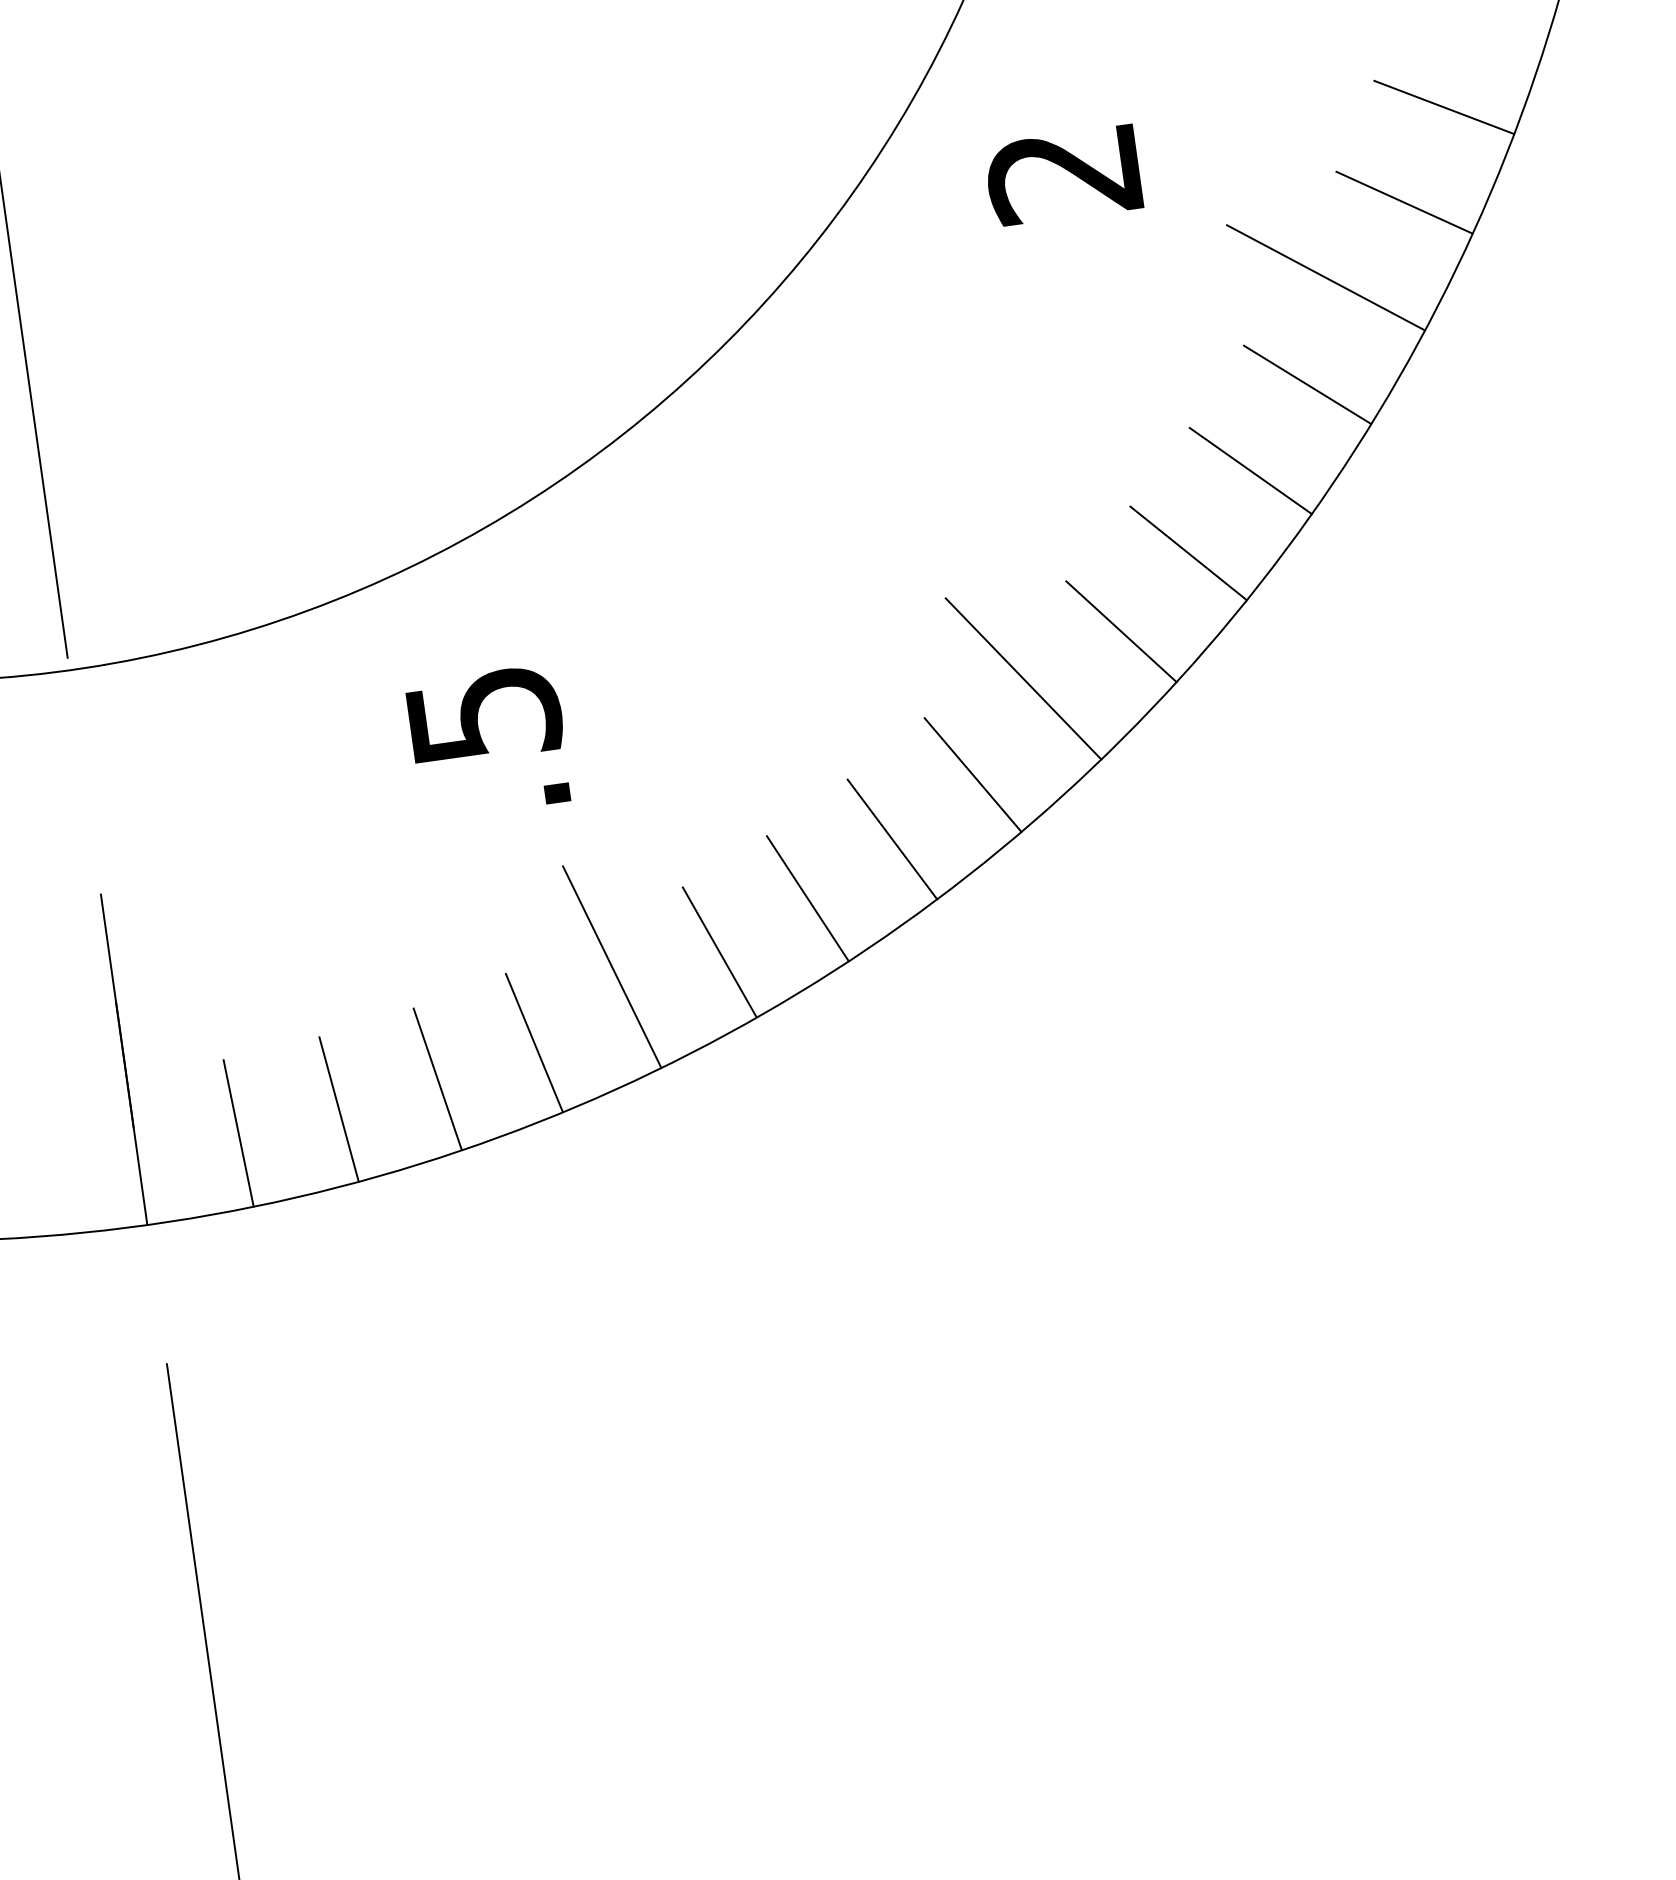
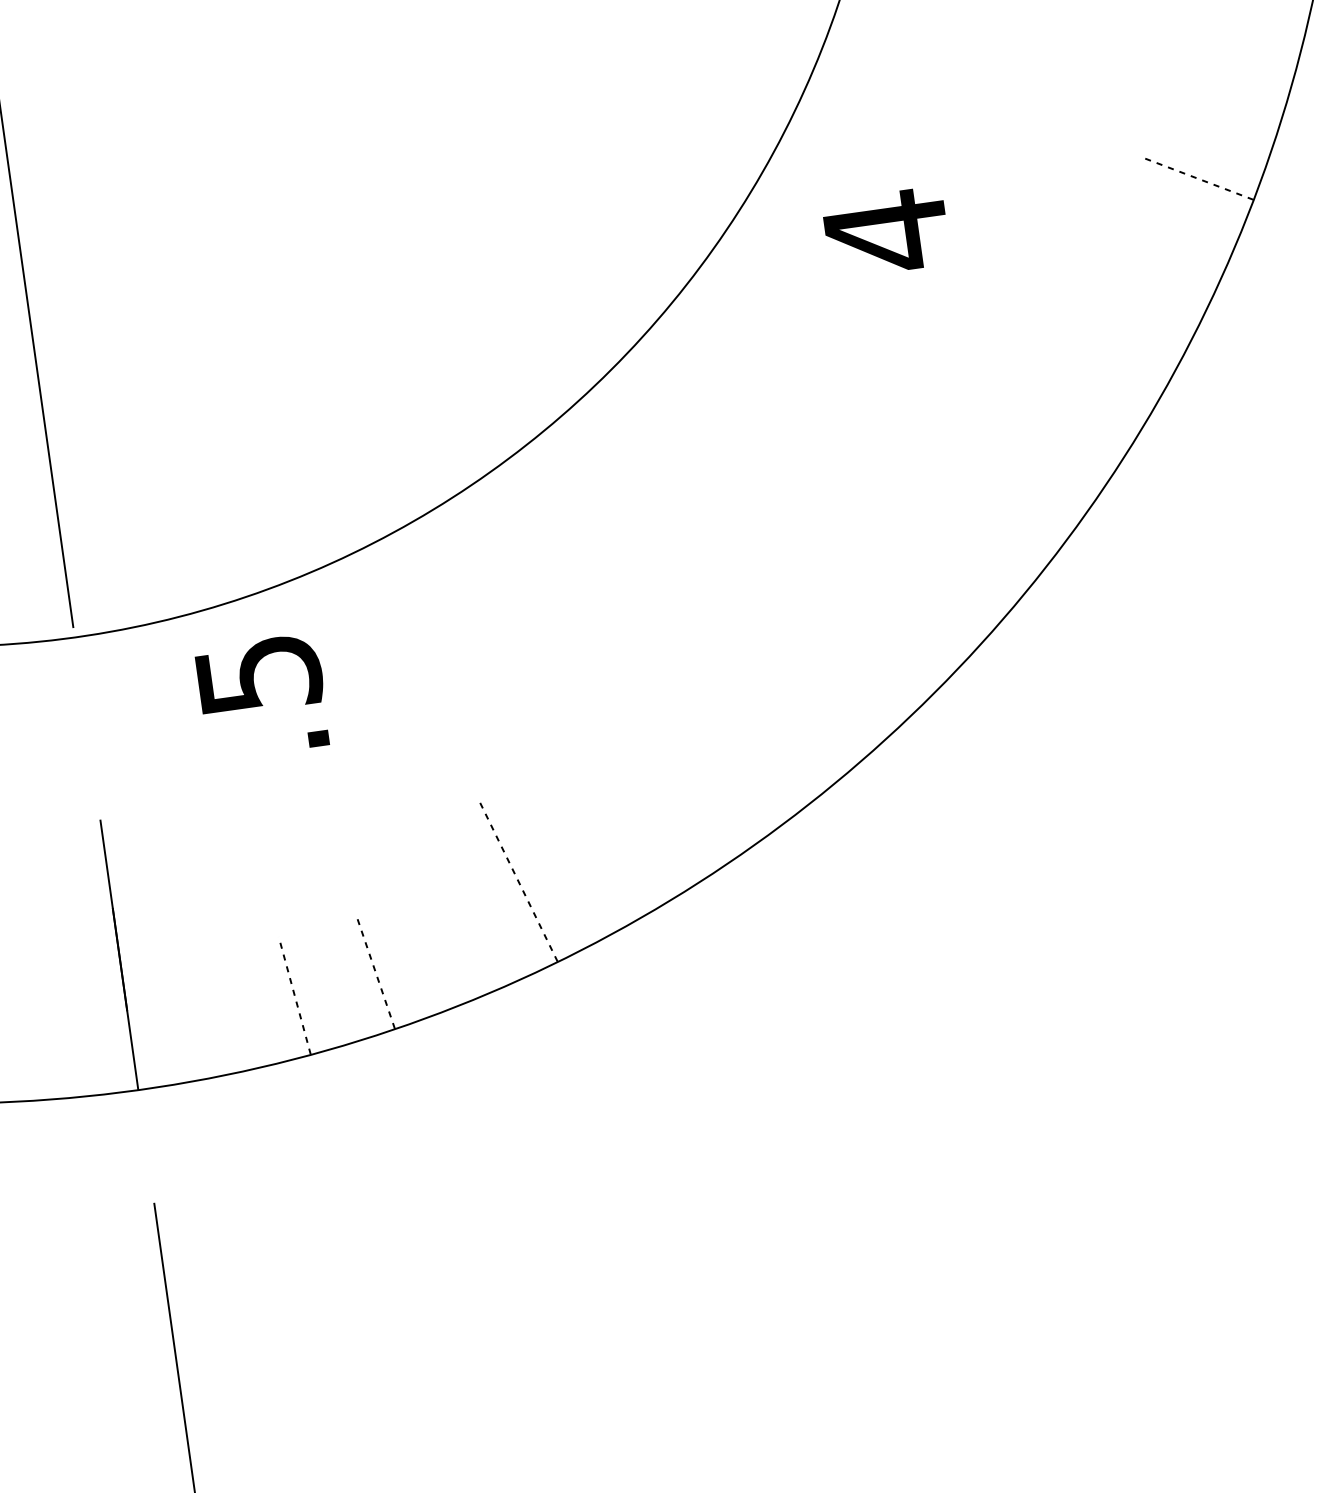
line: (1444, 107) -> (1196, 178), solid -> dashed
text: (1065, 173) -> (887, 232), 2 -> 4
line: (1404, 202) -> (1164, 255), removed
line: (1325, 277) -> (1099, 316), removed
line: (1307, 384) -> (1085, 404), removed
line: (1250, 470) -> (1038, 474), removed
line: (1188, 553) -> (987, 542), removed
line: (1121, 631) -> (933, 605), removed
line: (1023, 678) -> (853, 644), removed
text: (488, 736) -> (262, 692), moved
line: (972, 774) -> (811, 722), removed
line: (892, 839) -> (746, 775), removed
line: (807, 898) -> (677, 823), removed
line: (719, 952) -> (605, 867), removed
line: (611, 966) -> (517, 879), solid -> dashed
line: (533, 1042) -> (453, 941), removed
line: (437, 1079) -> (375, 971), solid -> dashed
line: (339, 1109) -> (295, 995), solid -> dashed
line: (238, 1133) -> (212, 1015), removed

